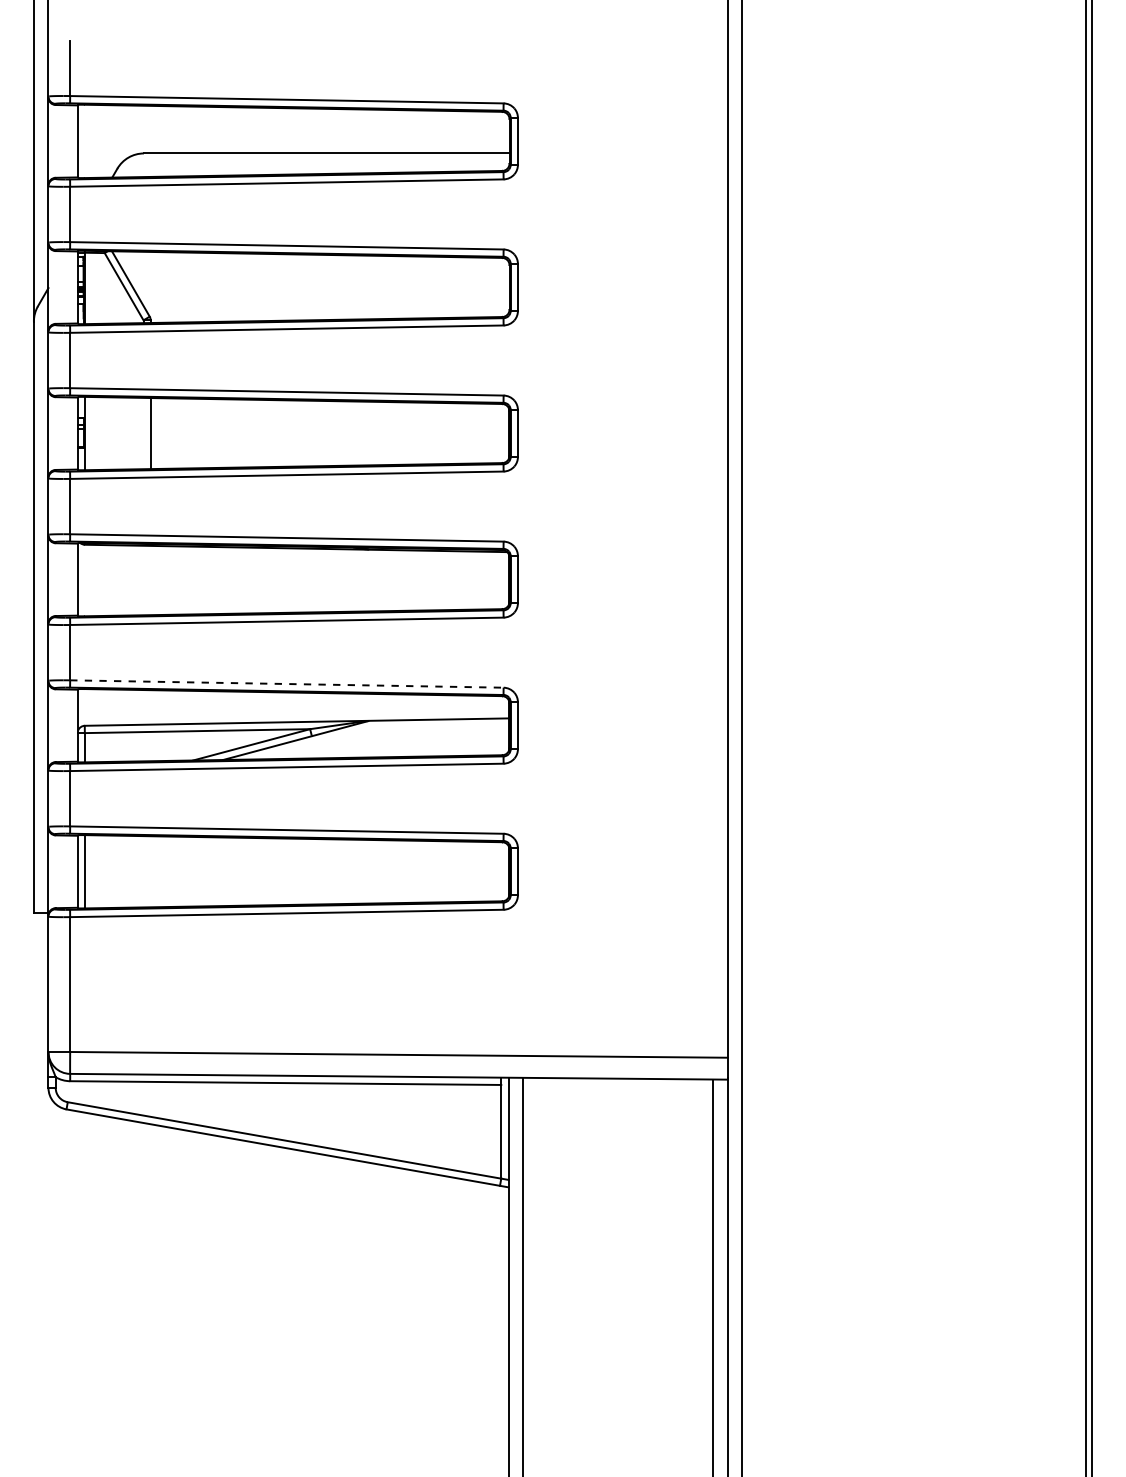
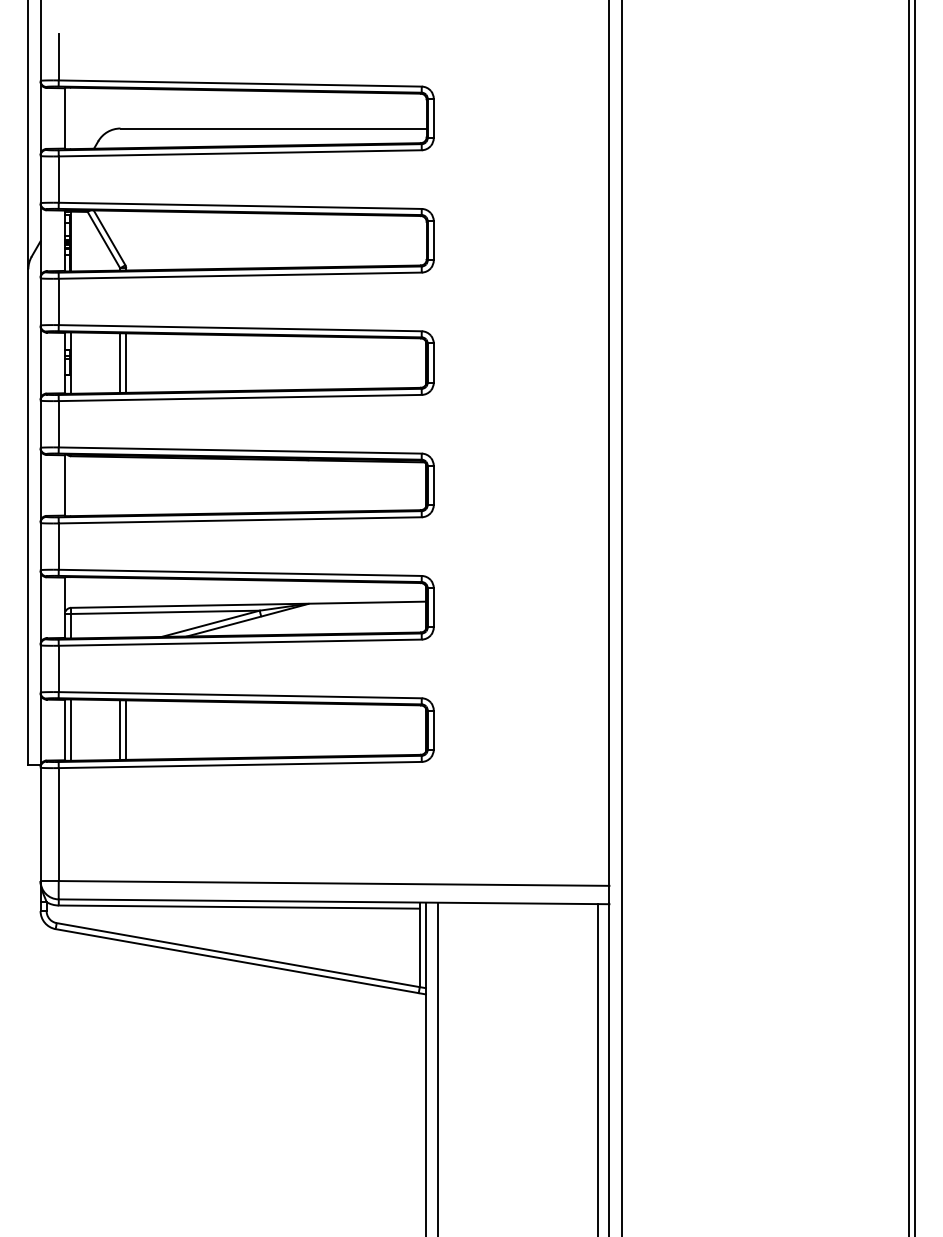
line: (143, 433) -> (120, 363), added
line: (286, 684) -> (239, 573), dashed -> solid
line: (143, 871) -> (120, 729), added
line: (150, 871) -> (126, 729), added

